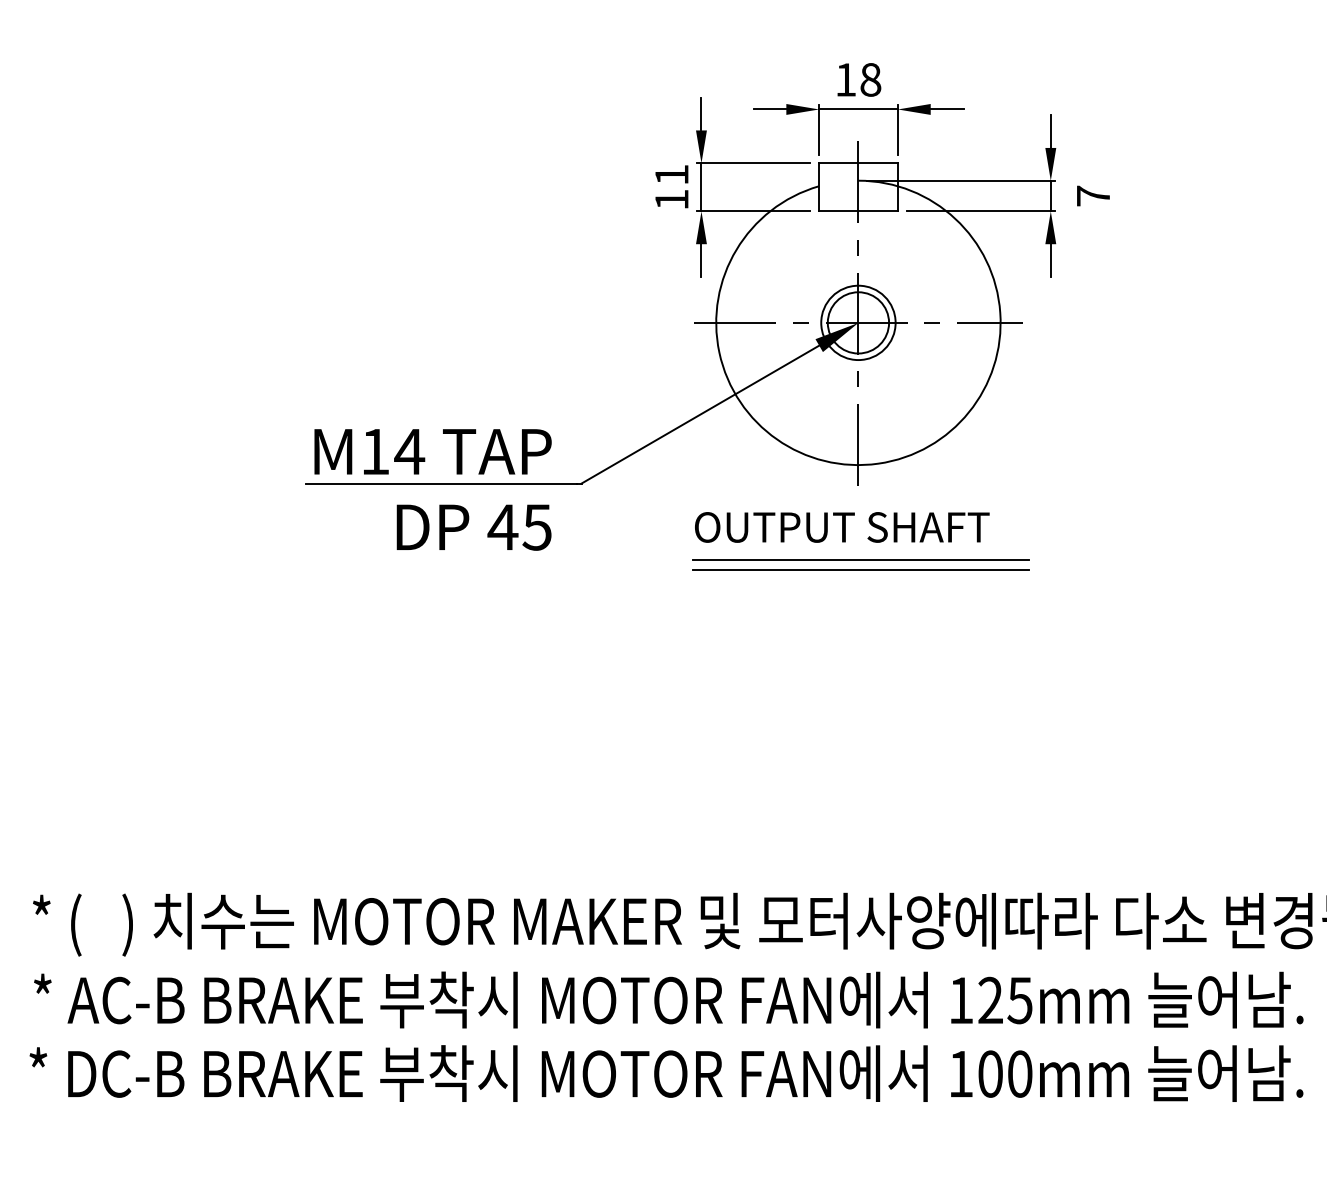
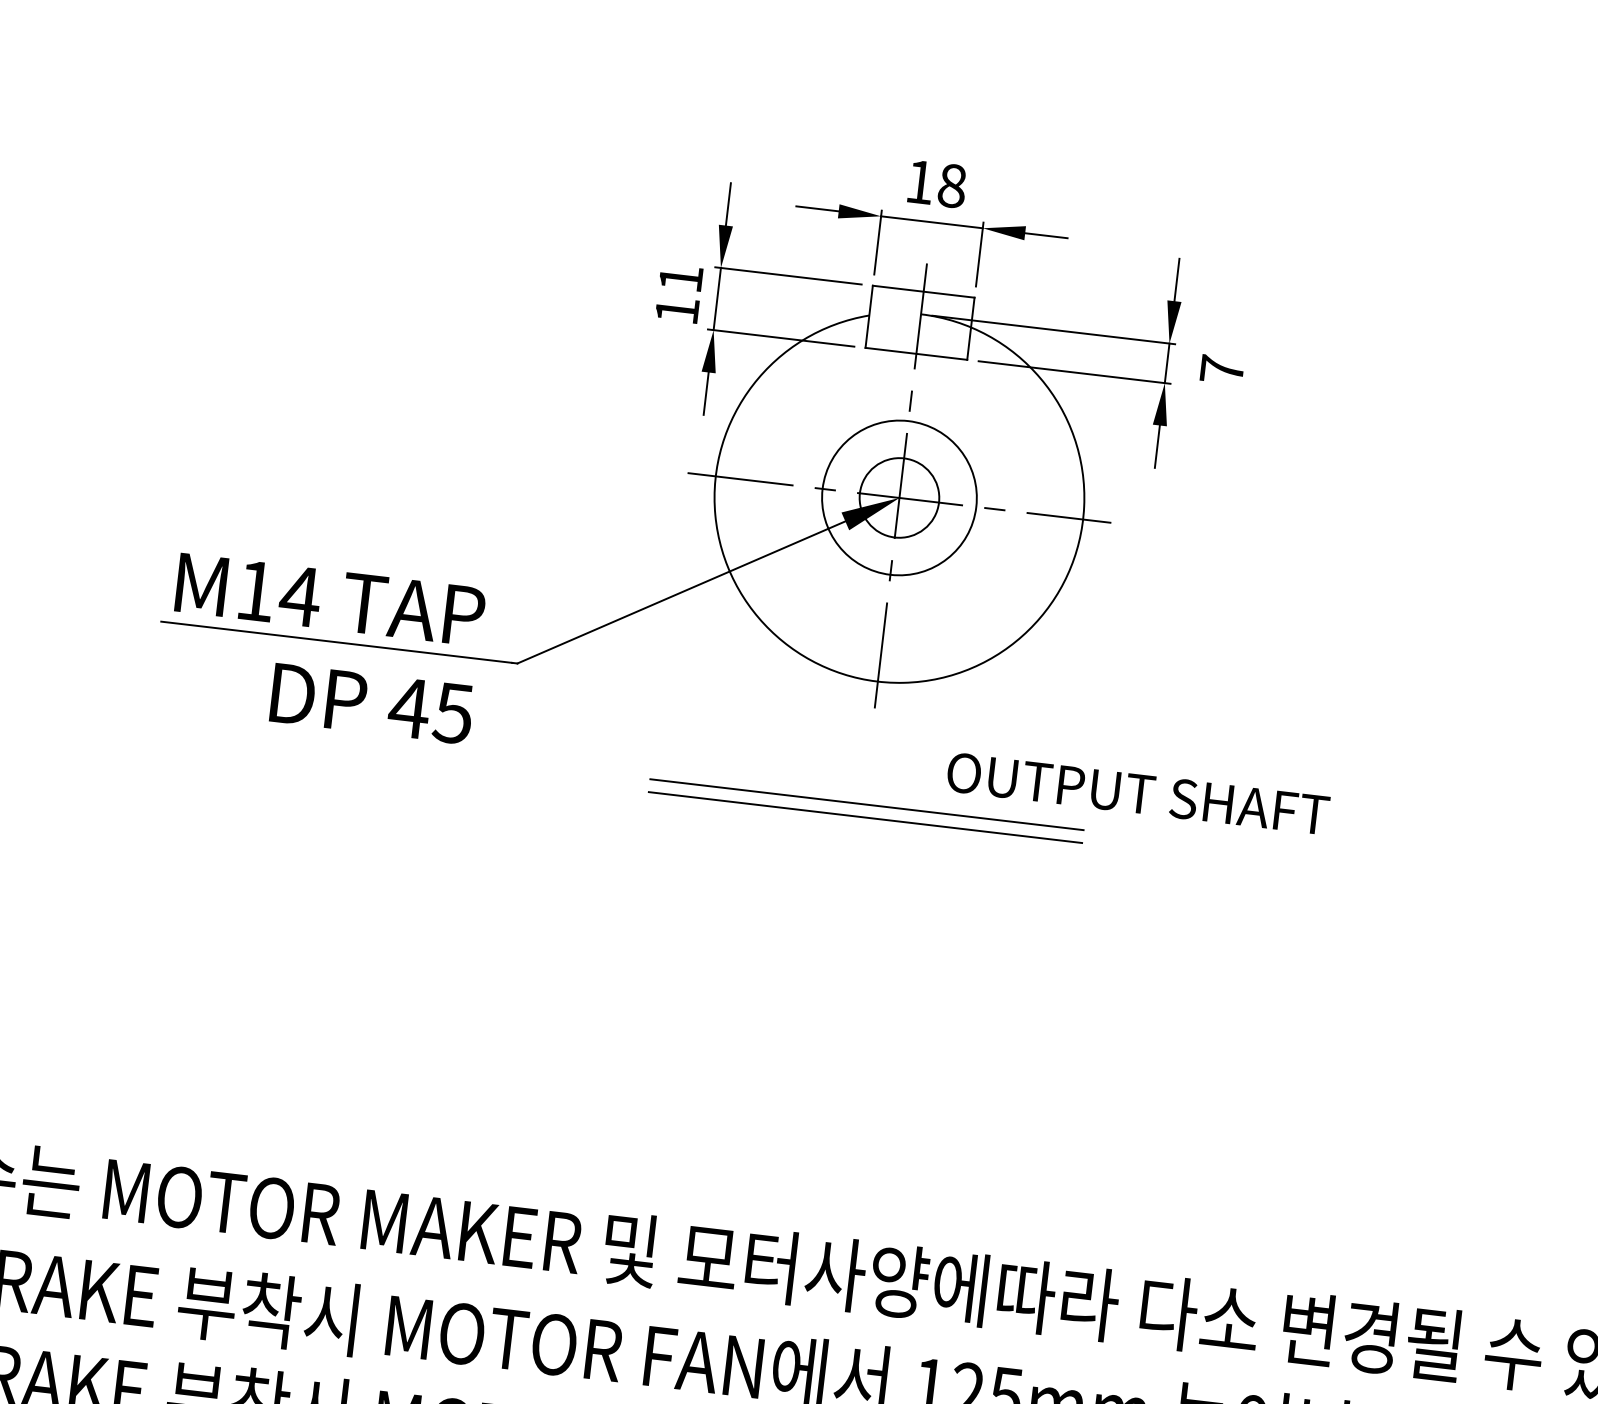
circle: (858, 322) -> (899, 497), size x1.6
text: (842, 527) -> (1138, 793), moved

